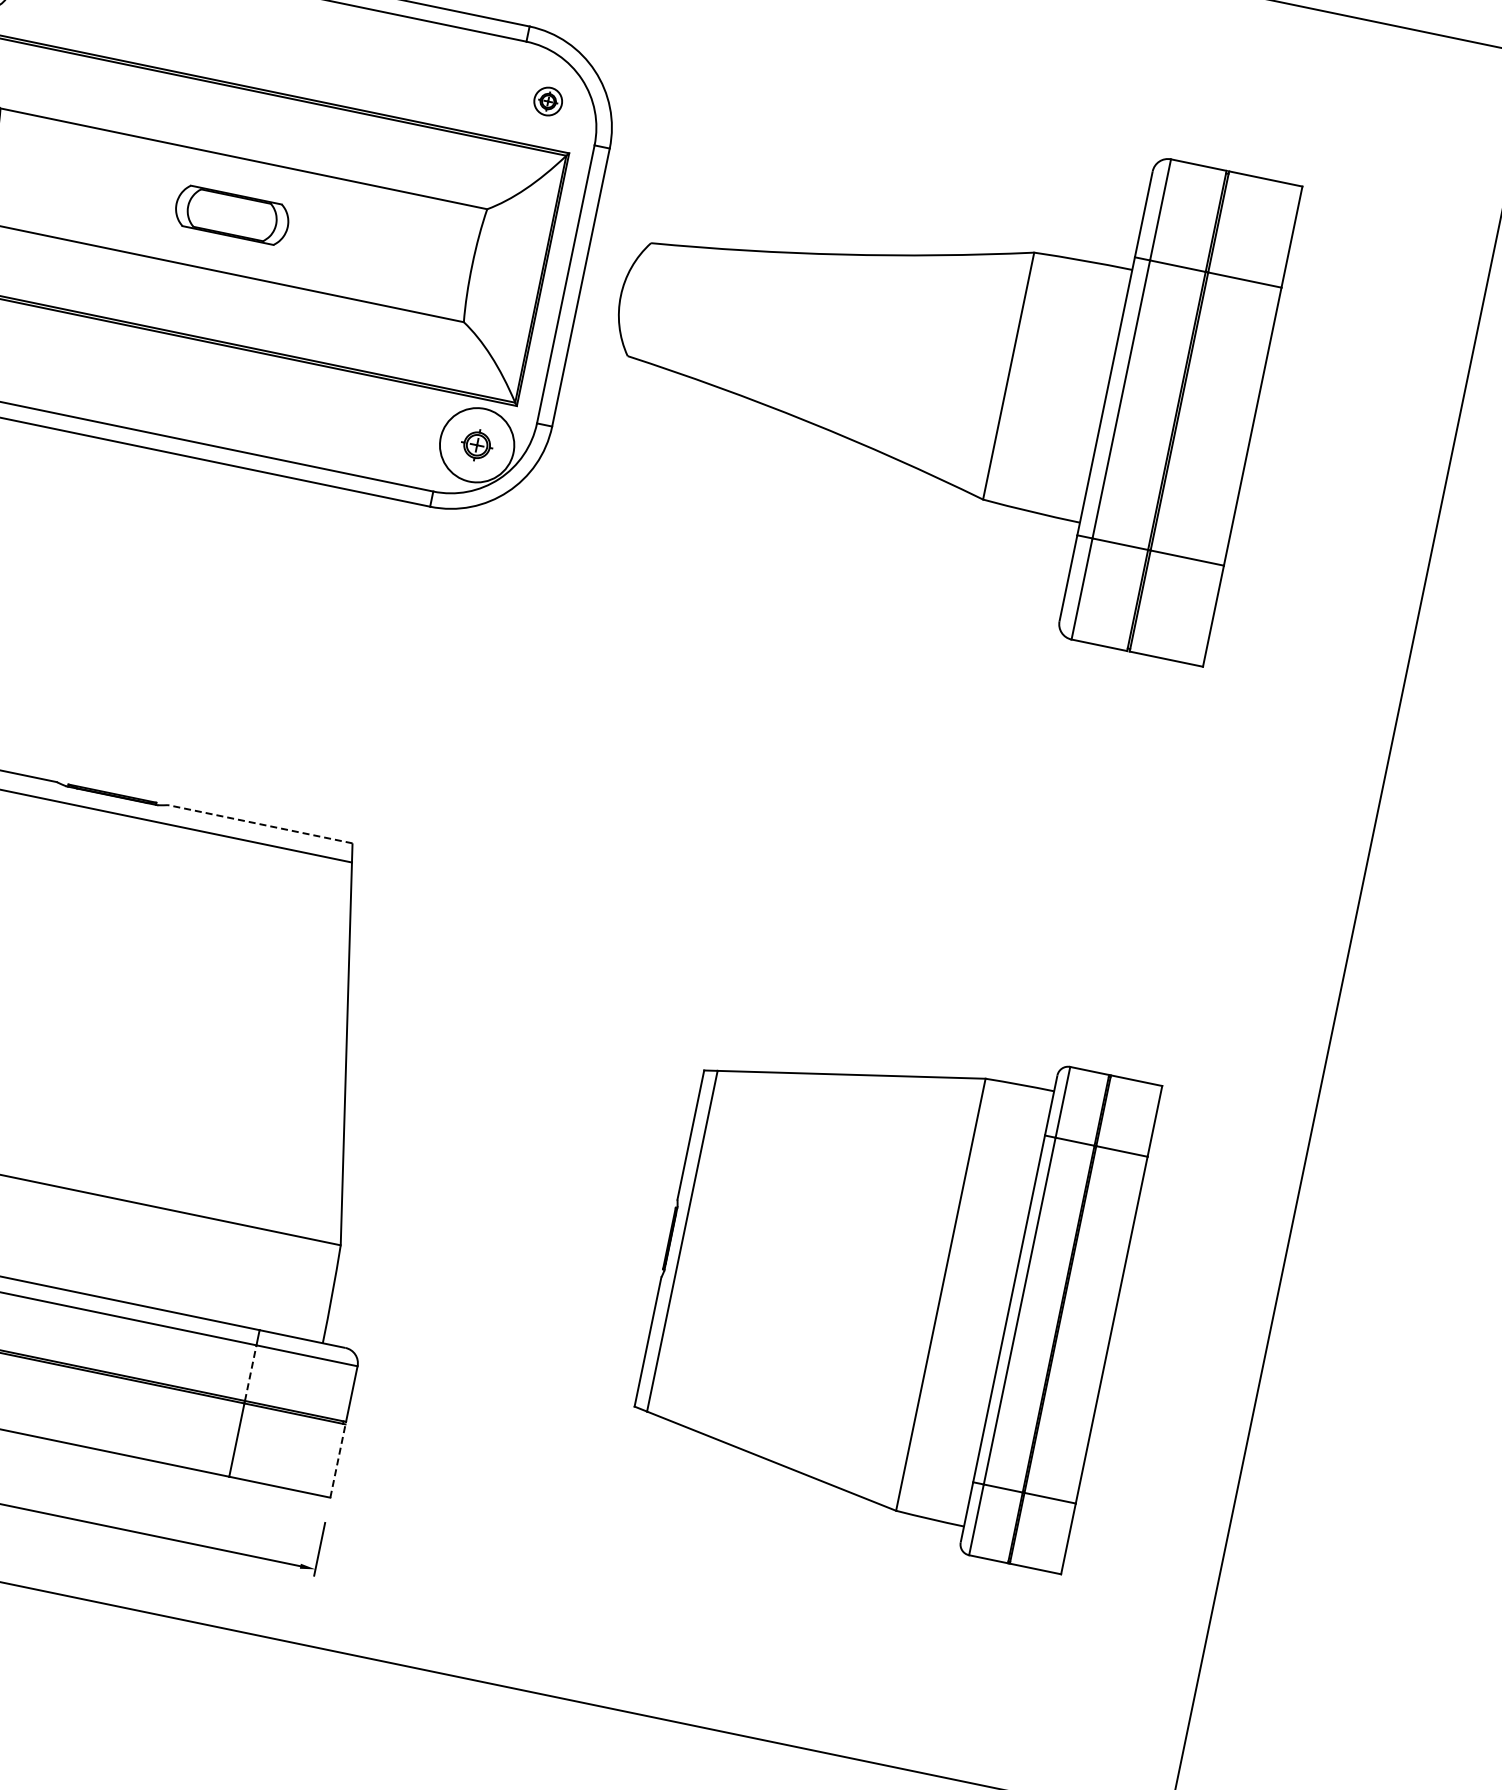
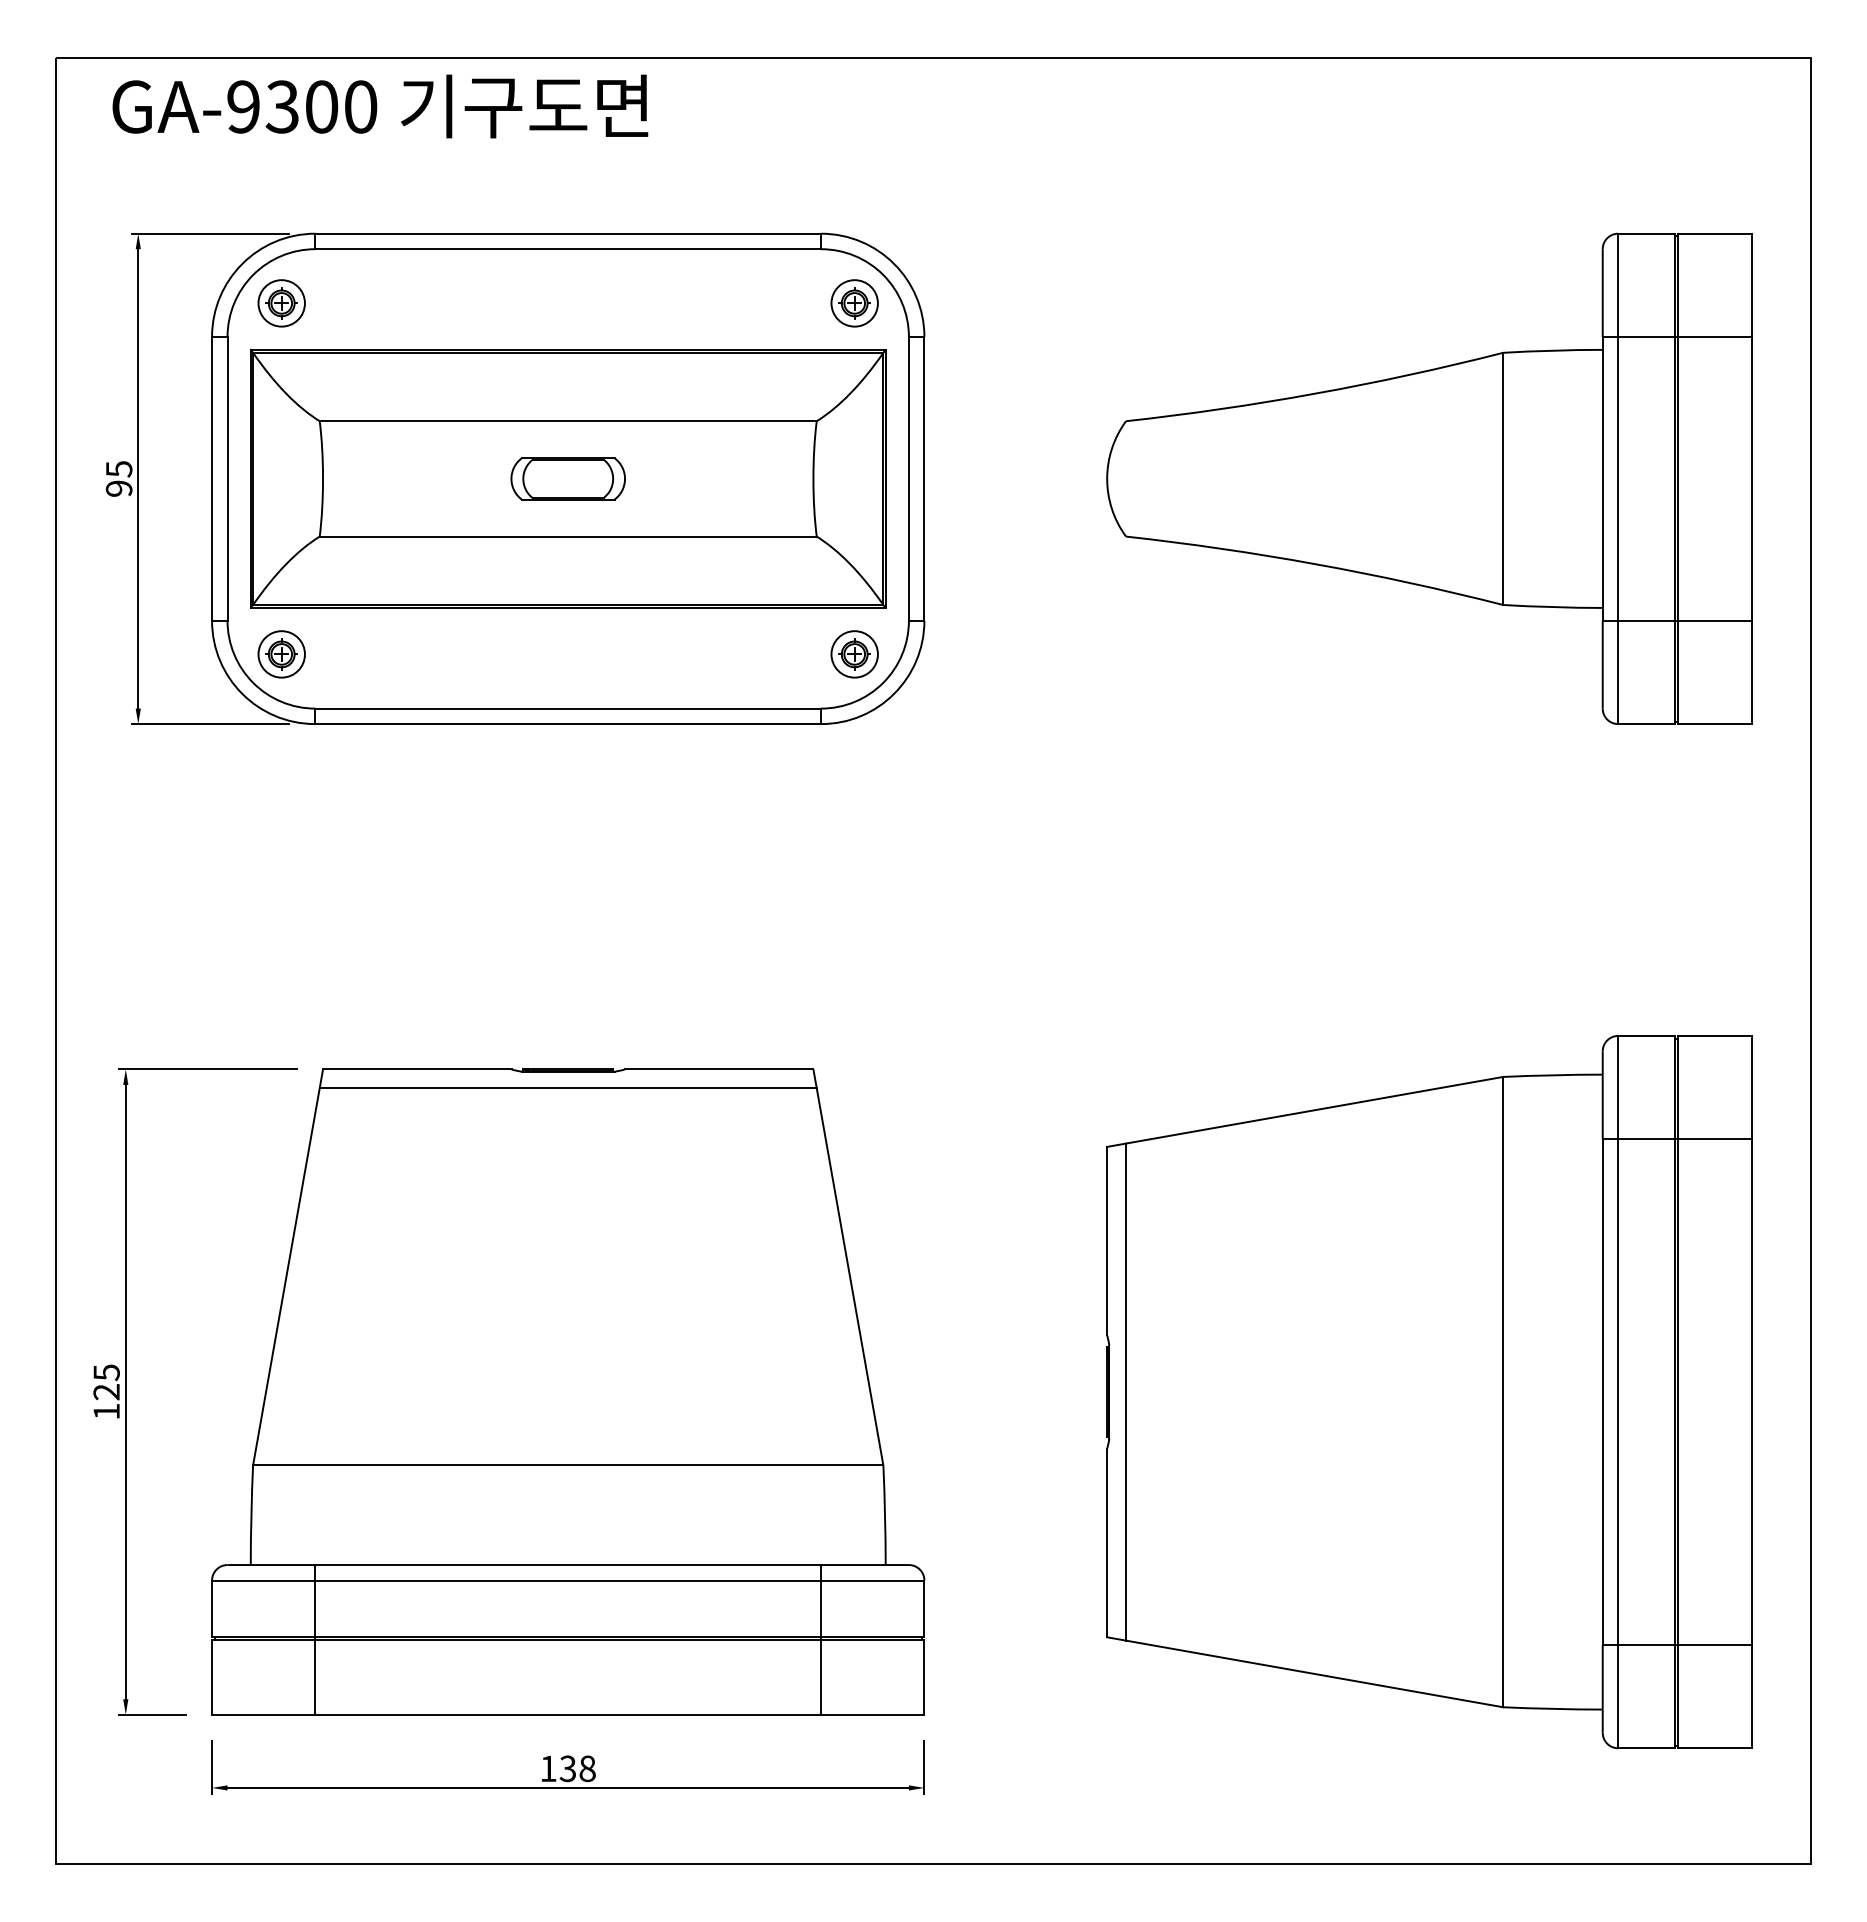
part: (548, 101) -> (854, 303), size x1.67
part: (936, 360) -> (1429, 478), moved
circle: (476, 445) -> (854, 654), size x0.62
line: (259, 824) -> (718, 1069), dashed -> solid
part: (890, 1284) -> (1429, 1392), size x1.43
line: (251, 1372) -> (821, 1608), dashed -> solid
line: (338, 1460) -> (924, 1676), dashed -> solid

